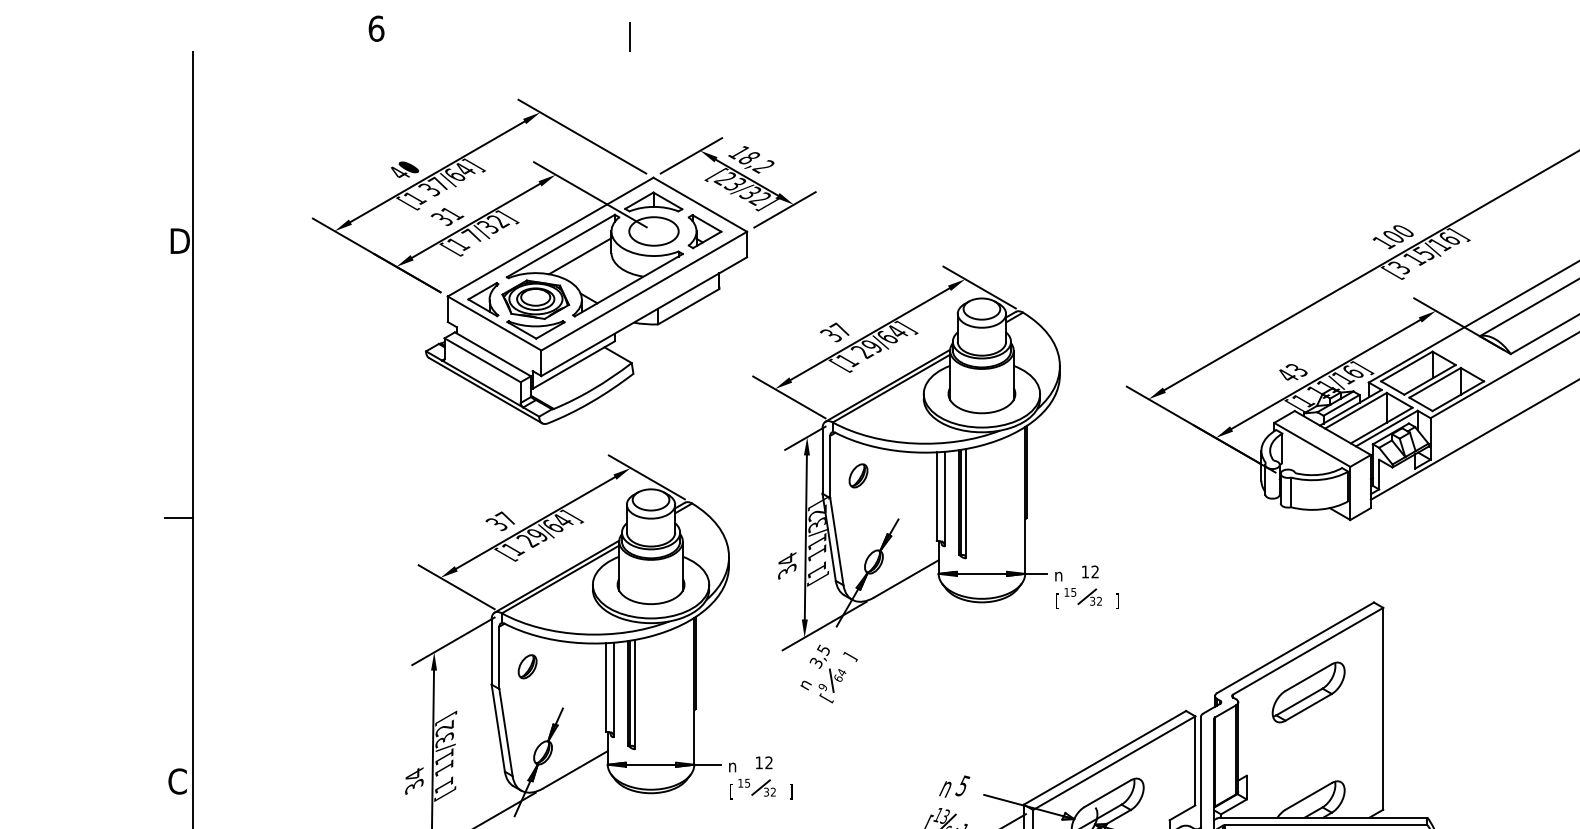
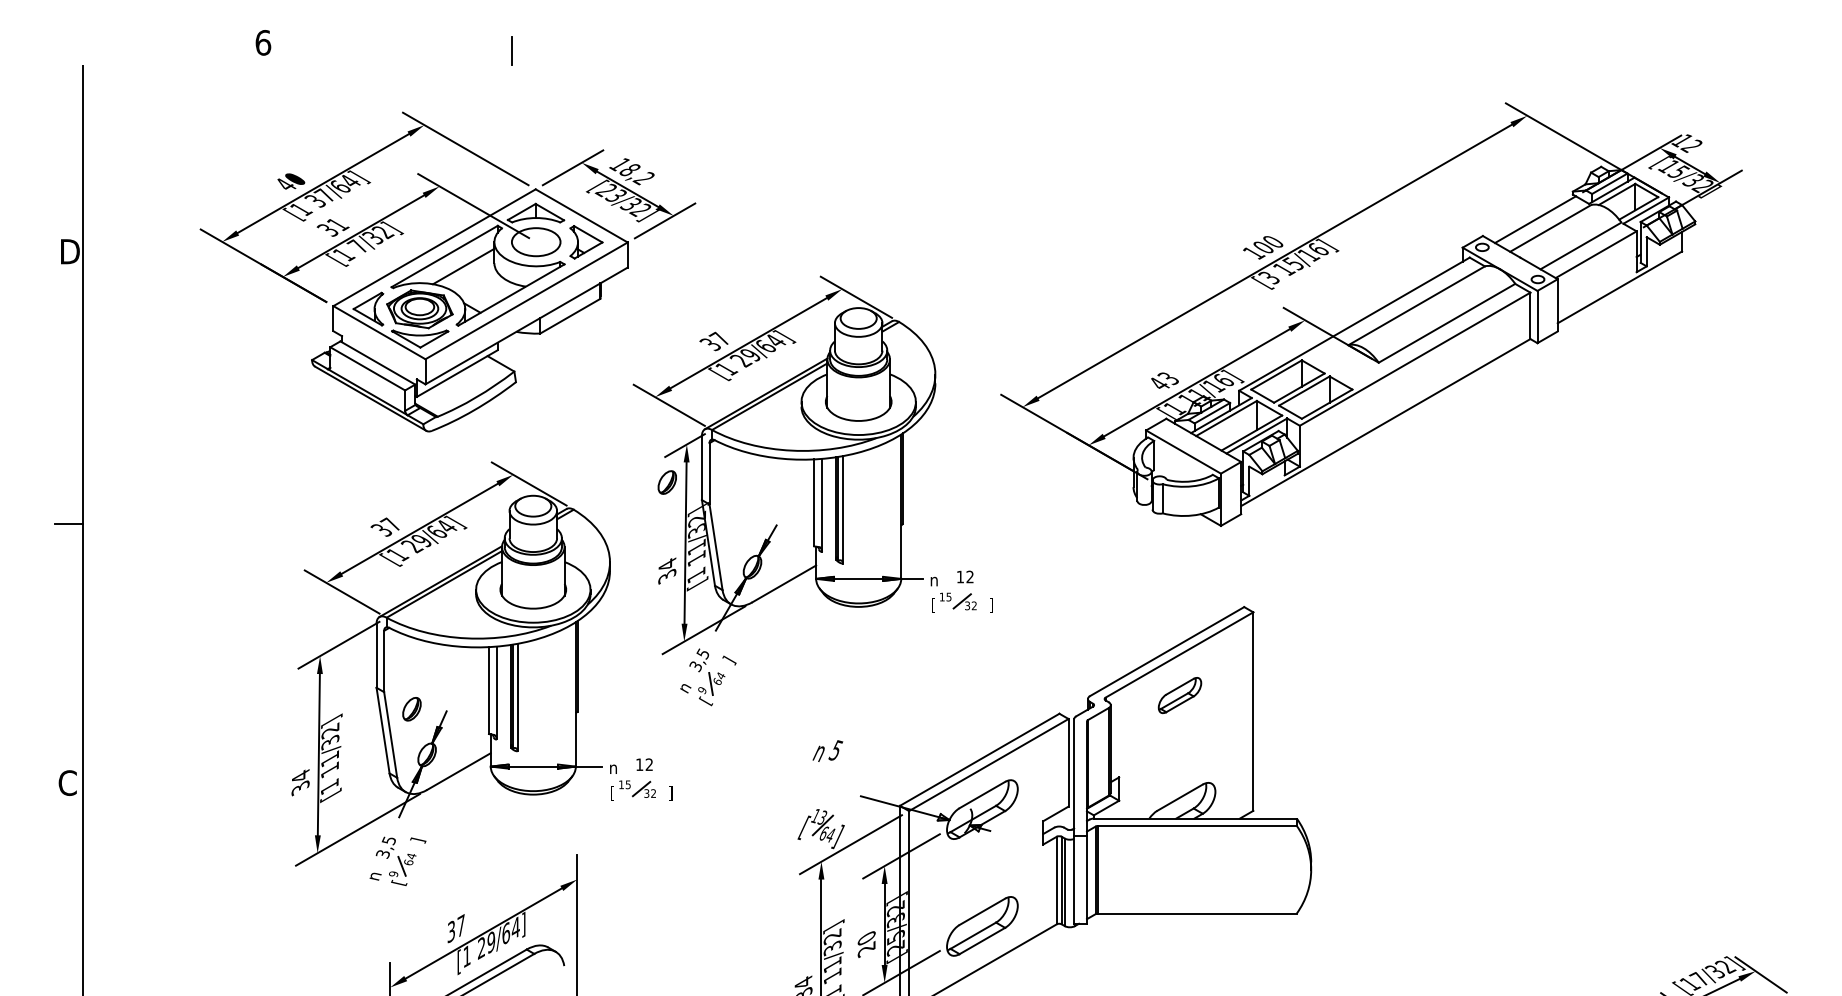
part: (857, 475) -> (666, 482), moved
part: (527, 667) -> (411, 709), moved
part: (1308, 692) -> (1179, 695), size x0.6
text: (954, 786) -> (827, 750), moved

